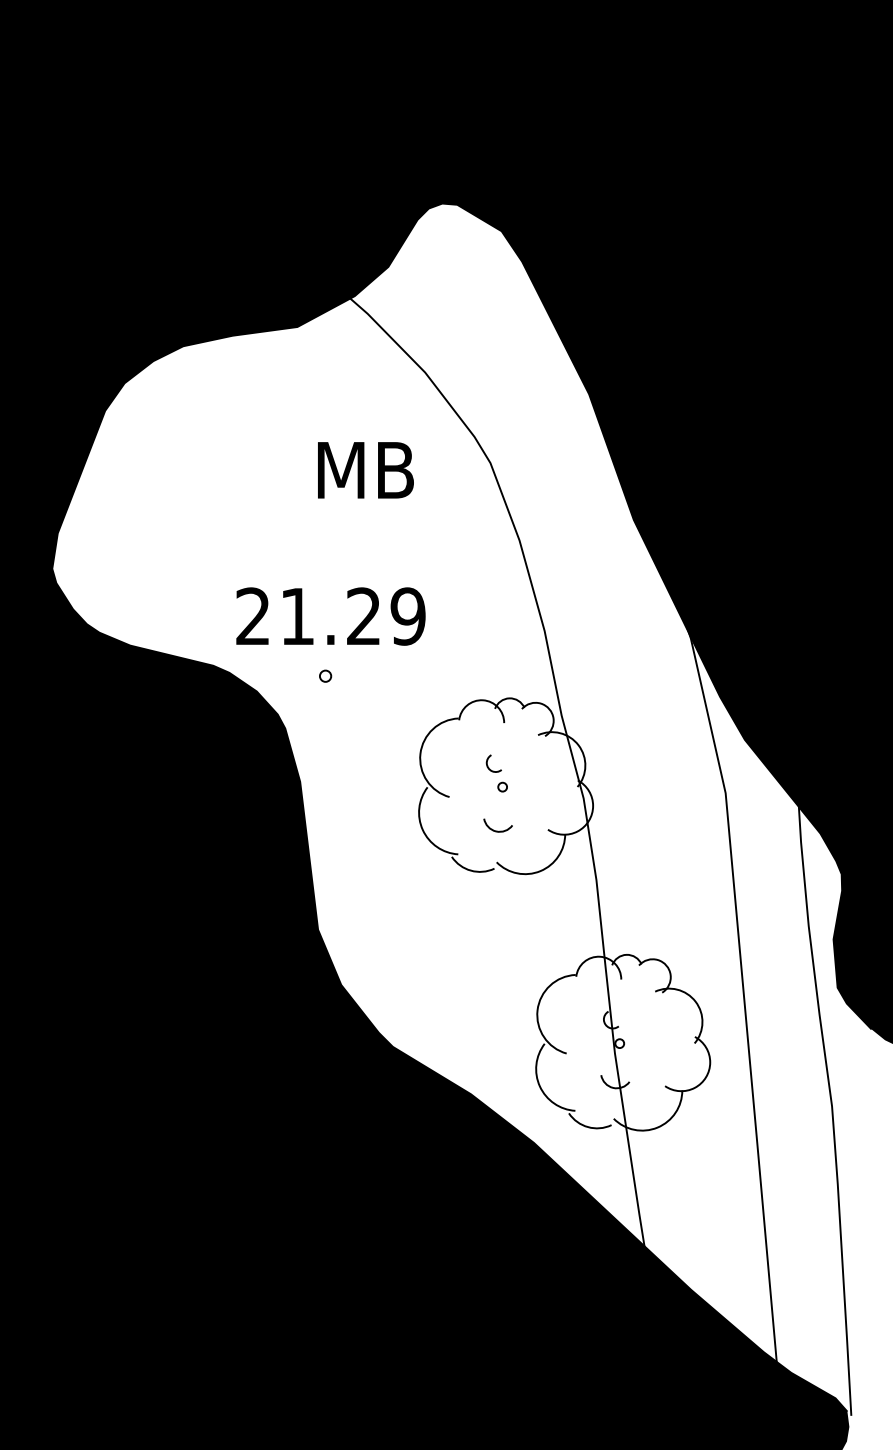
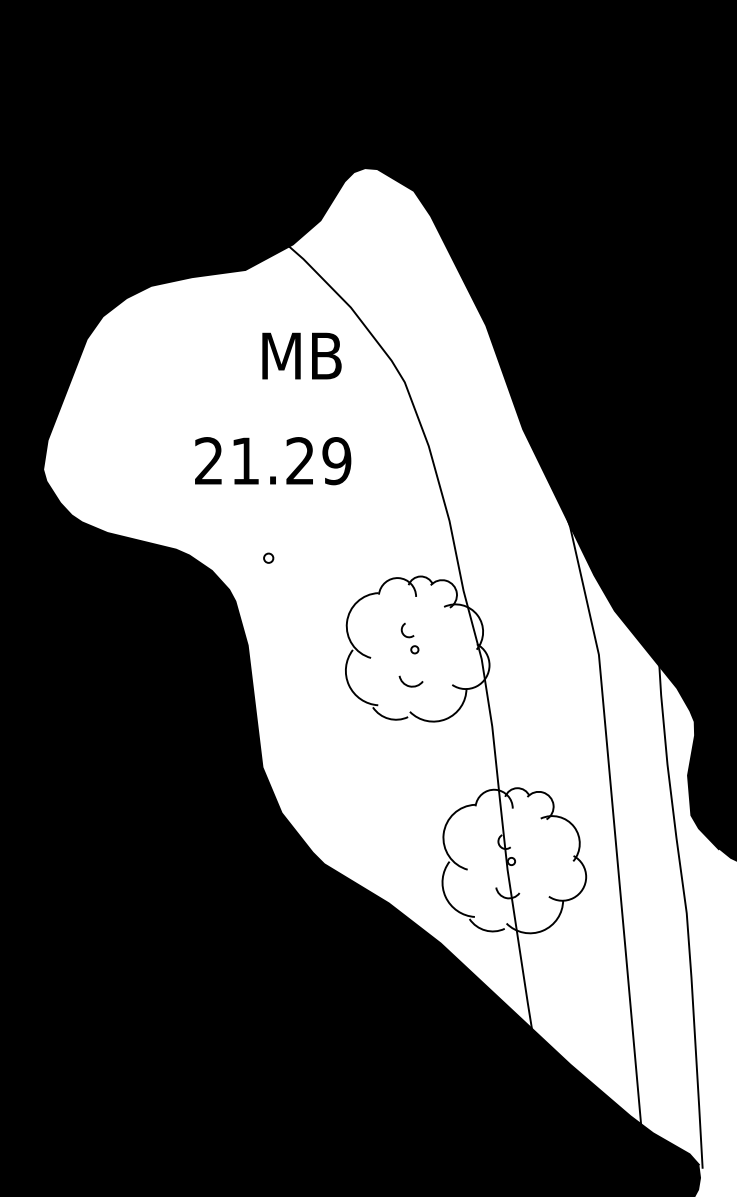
text: (365, 470) -> (301, 356), moved
text: (330, 616) -> (272, 461), moved

